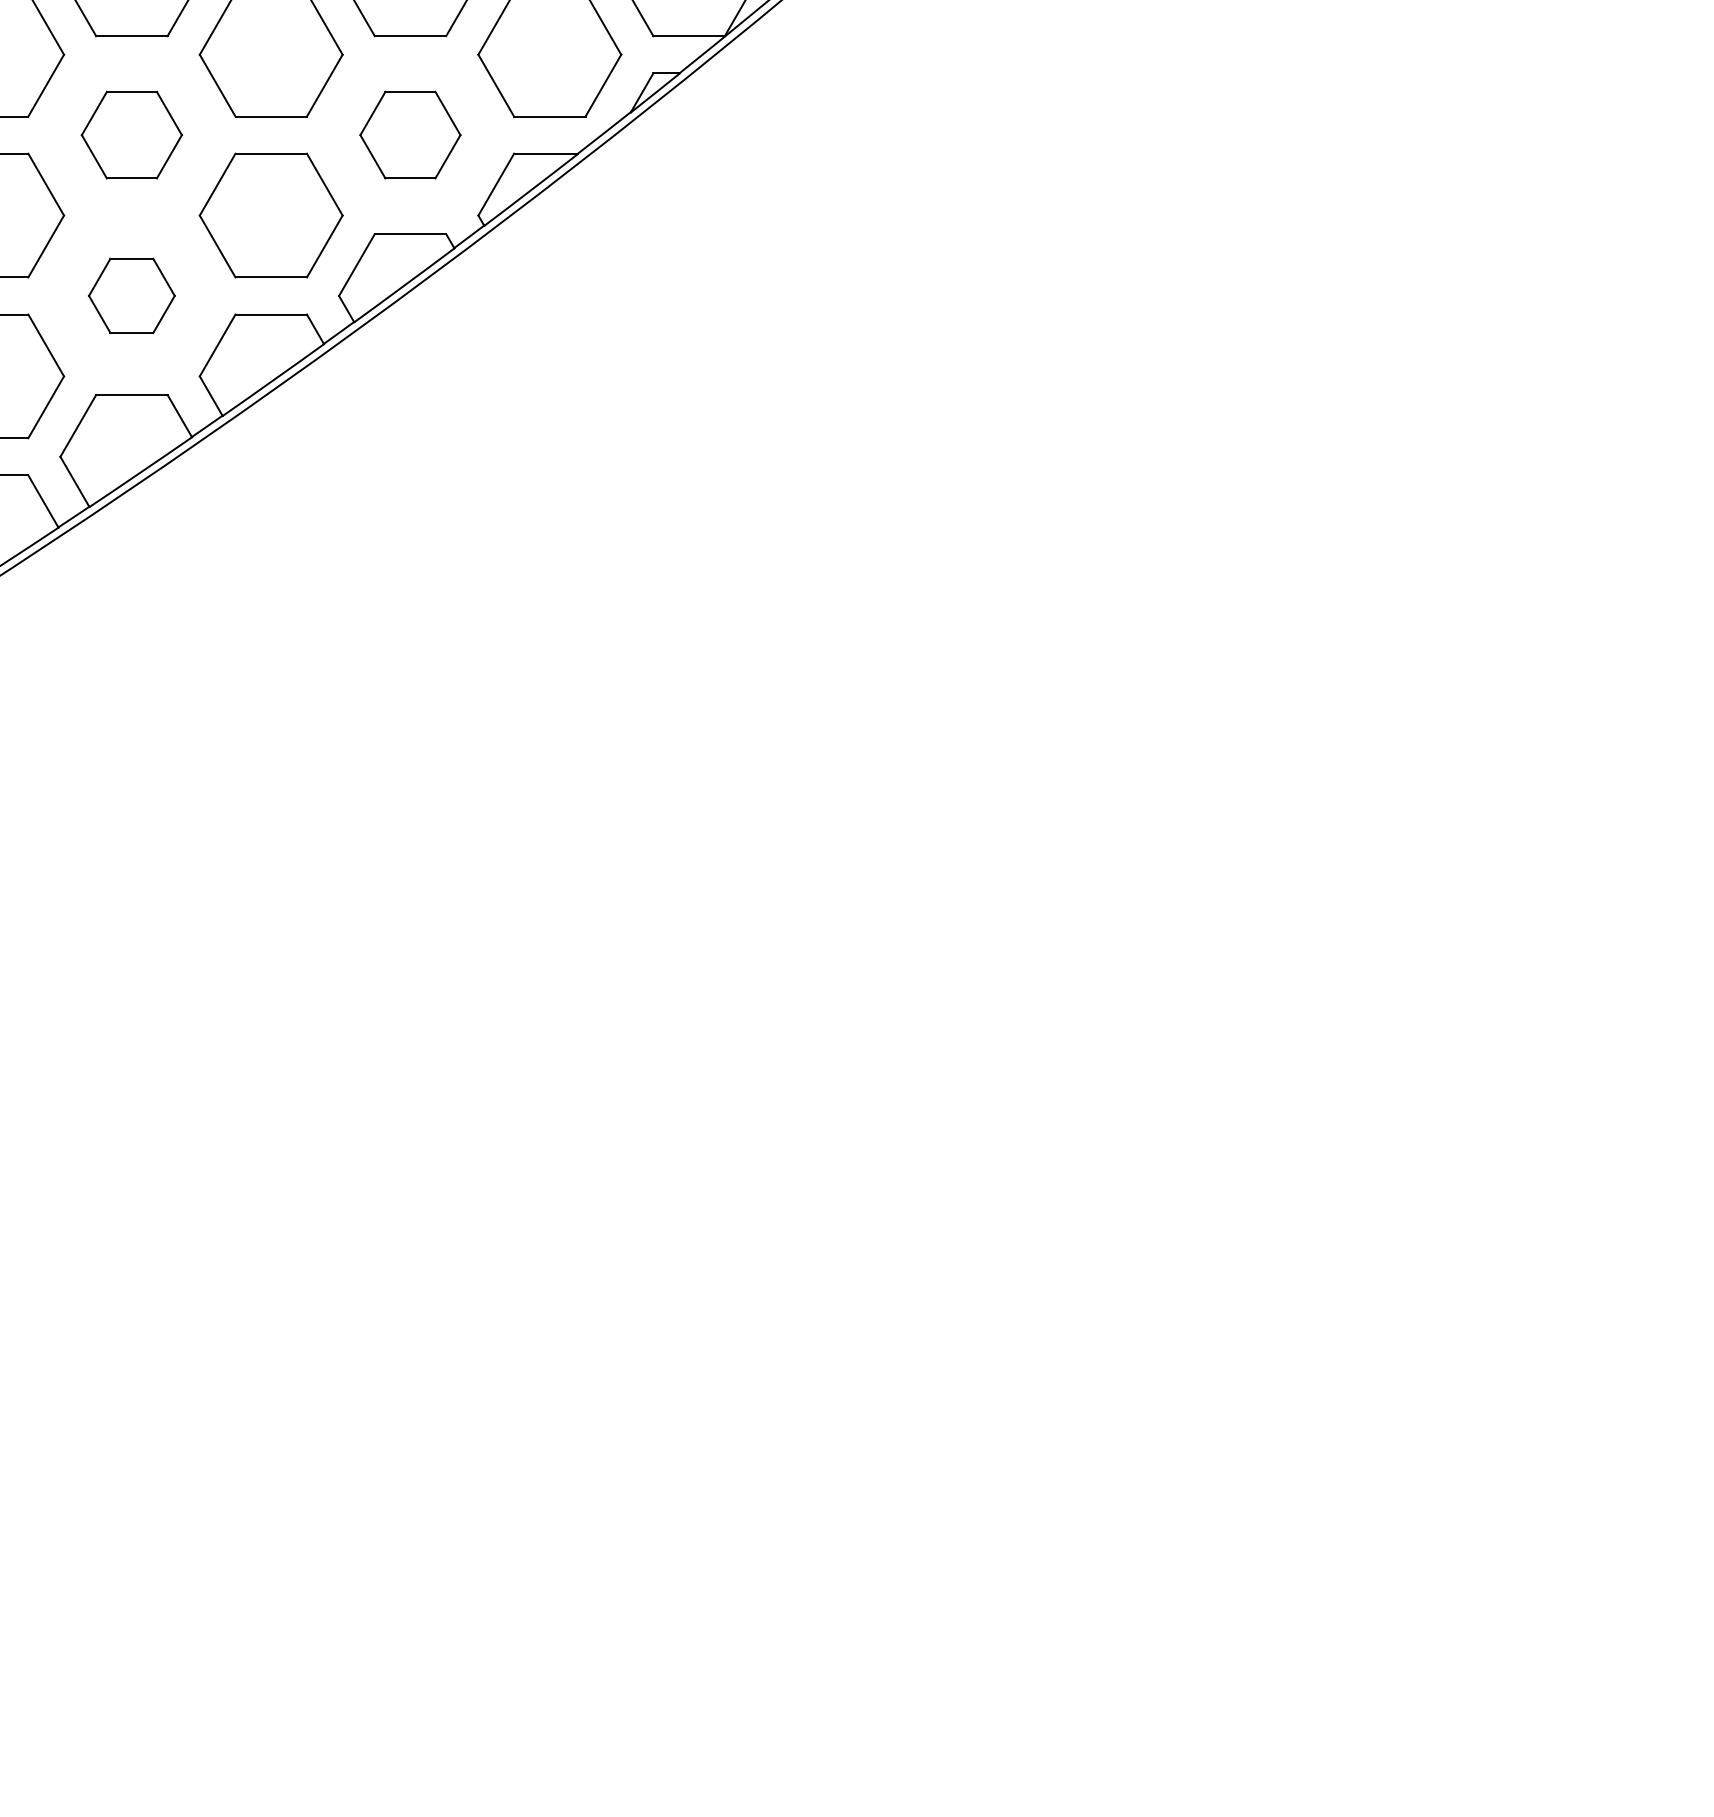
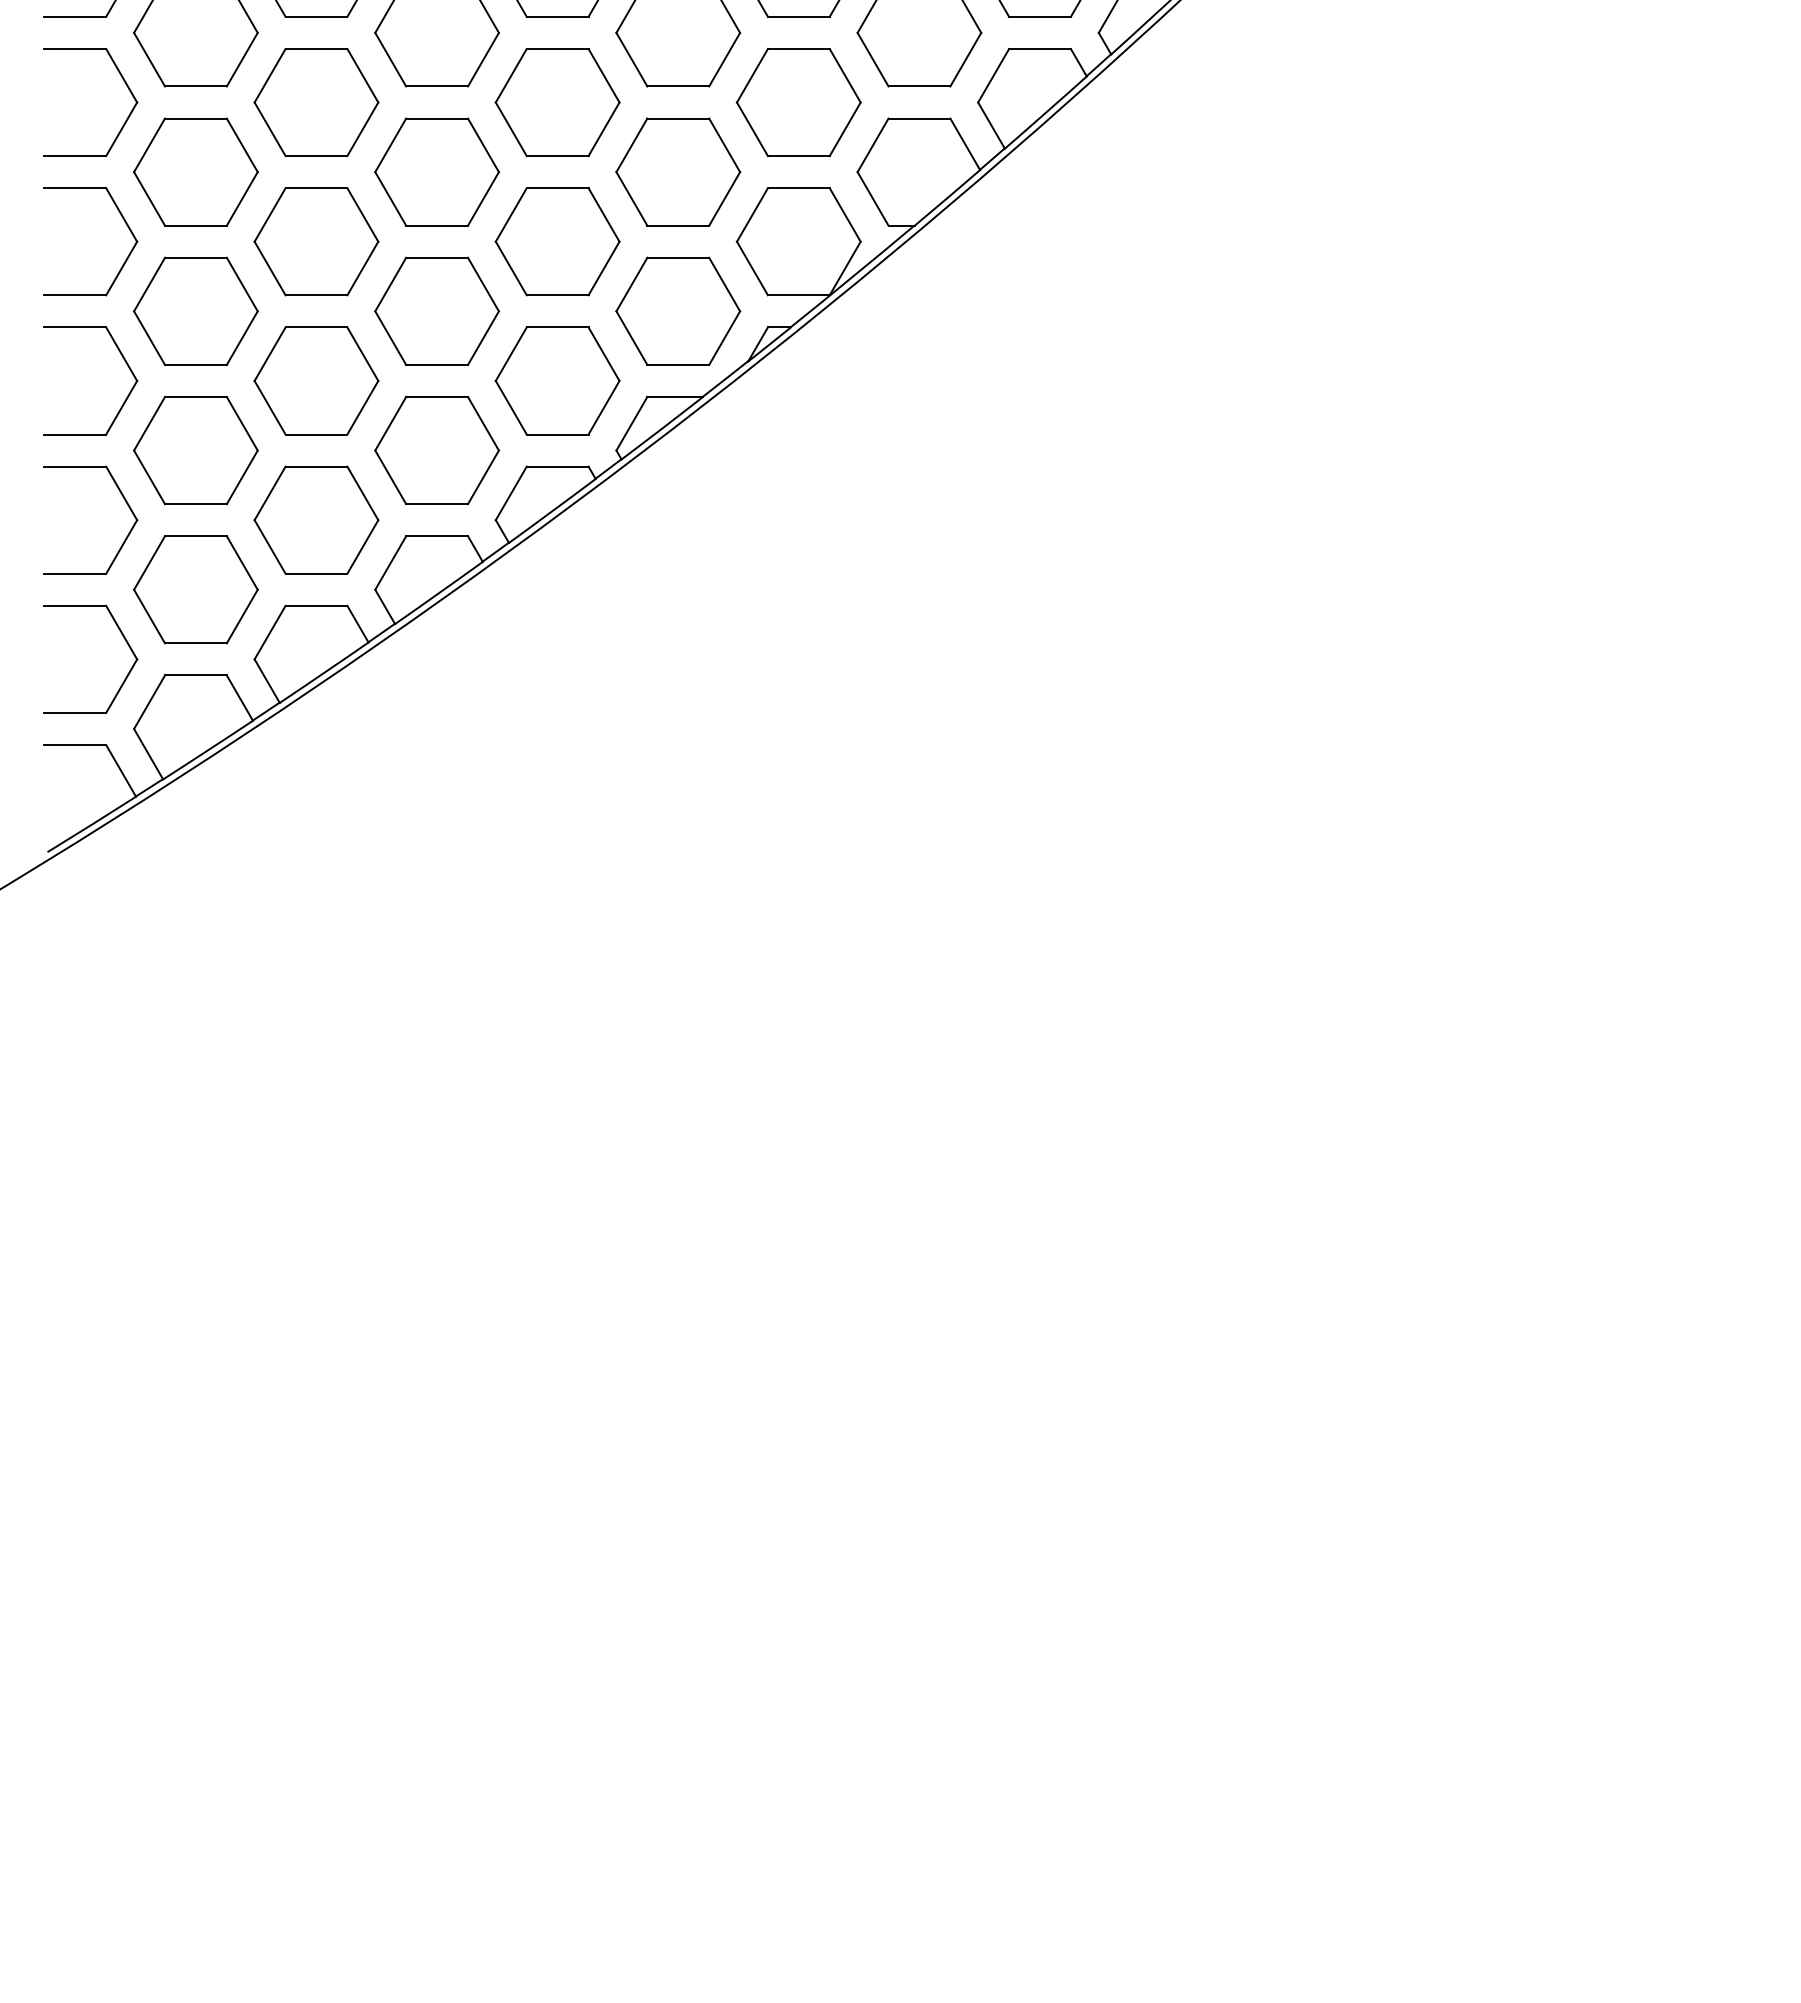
part: (131, 134) -> (316, 380), size x1.43
part: (410, 134) -> (557, 380), size x1.43
part: (131, 295) -> (316, 519), size x1.67

